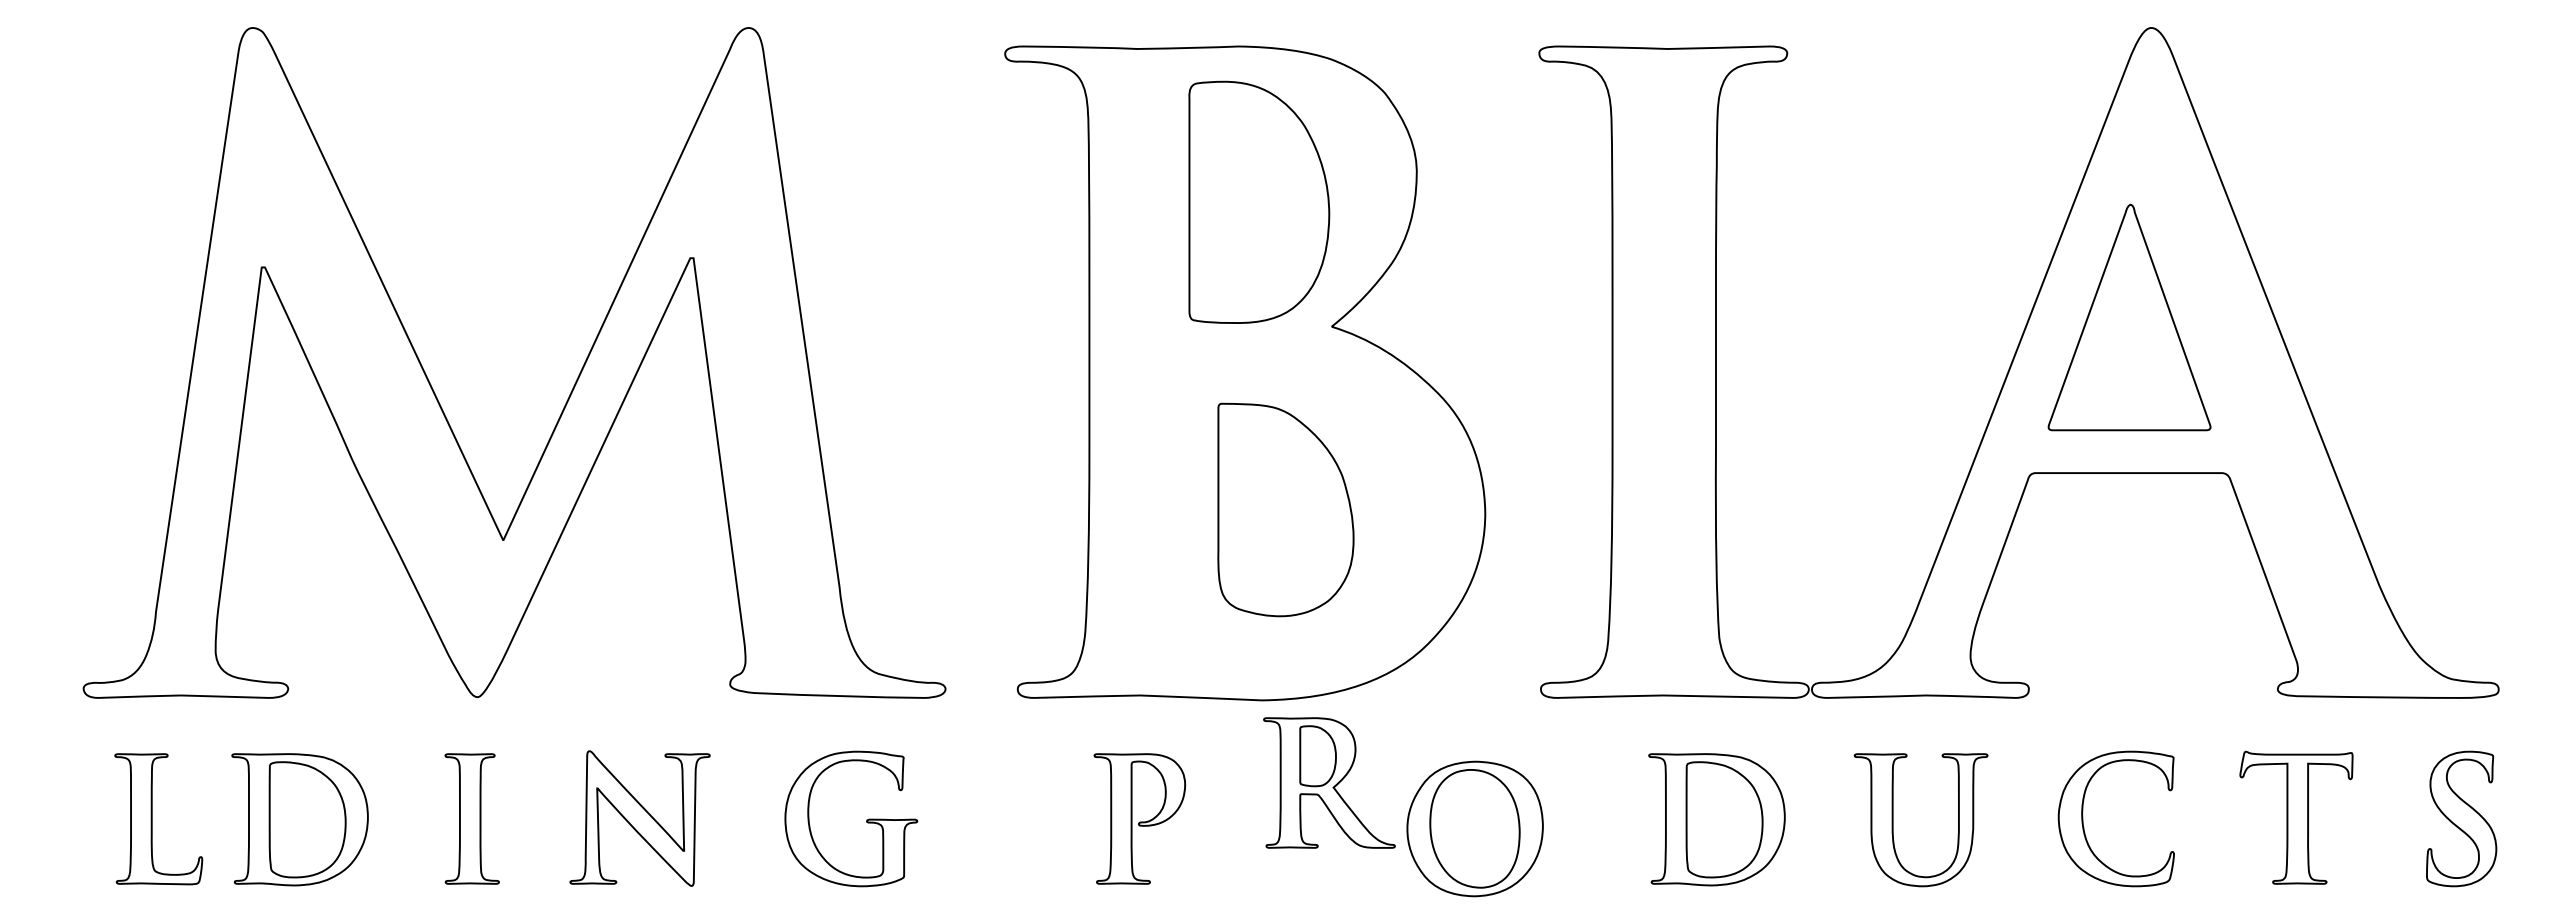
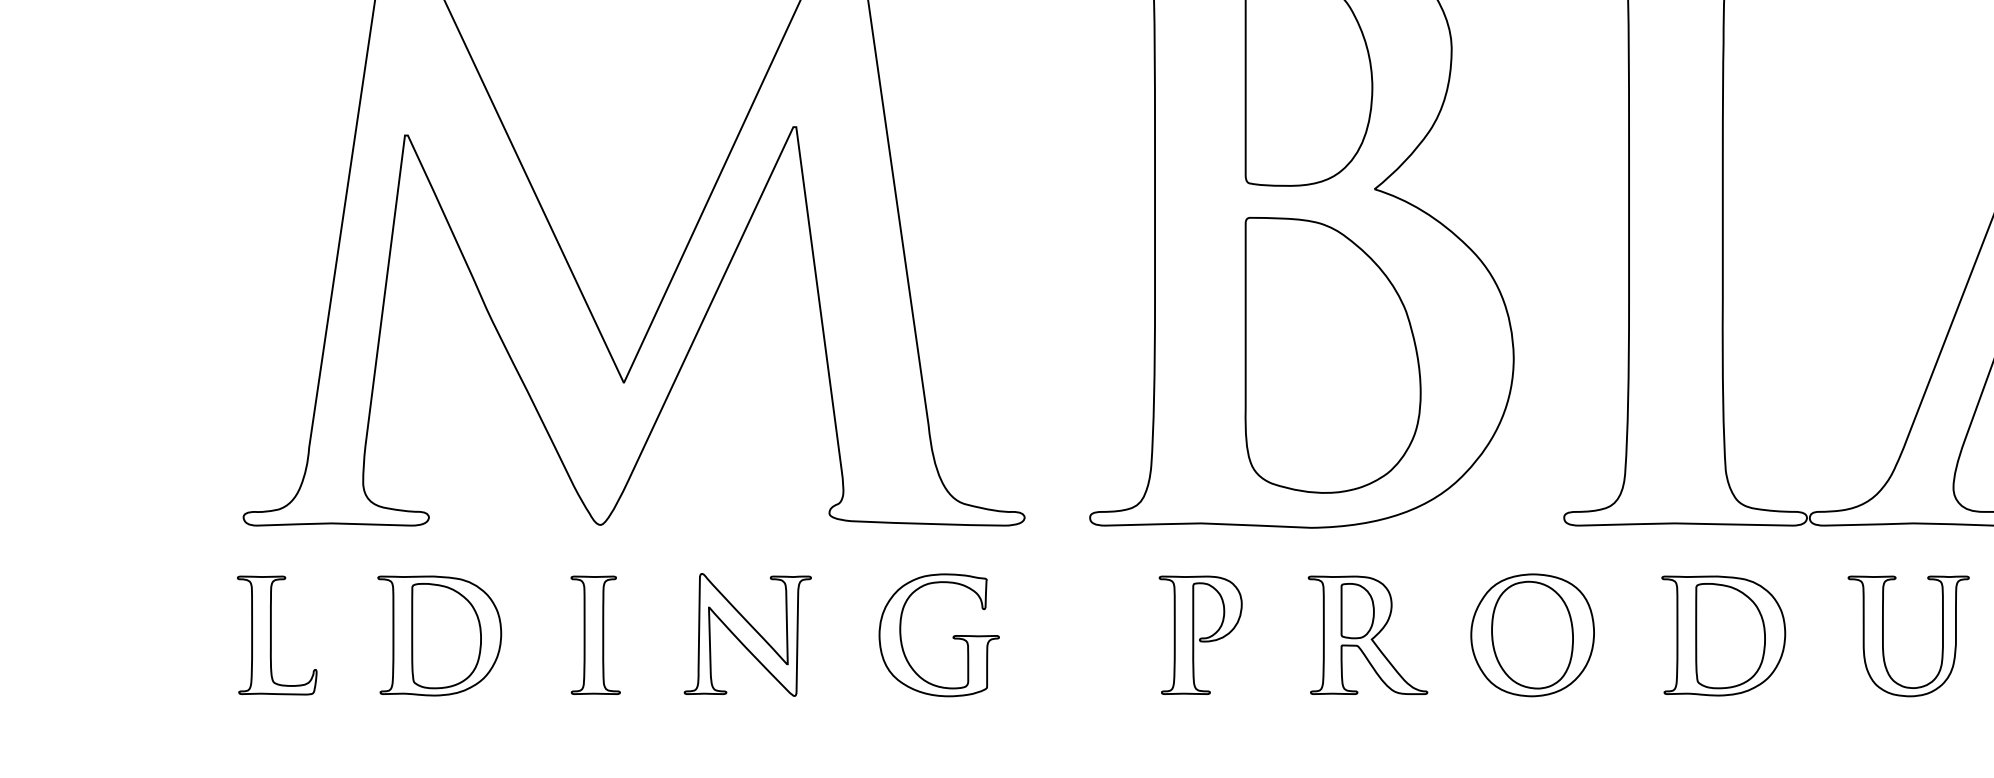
part: (1285, 509) -> (1332, 354), size x1.43
part: (1329, 782) -> (1368, 634), moved
part: (158, 819) -> (276, 635), moved
part: (1474, 828) -> (1532, 634), moved

